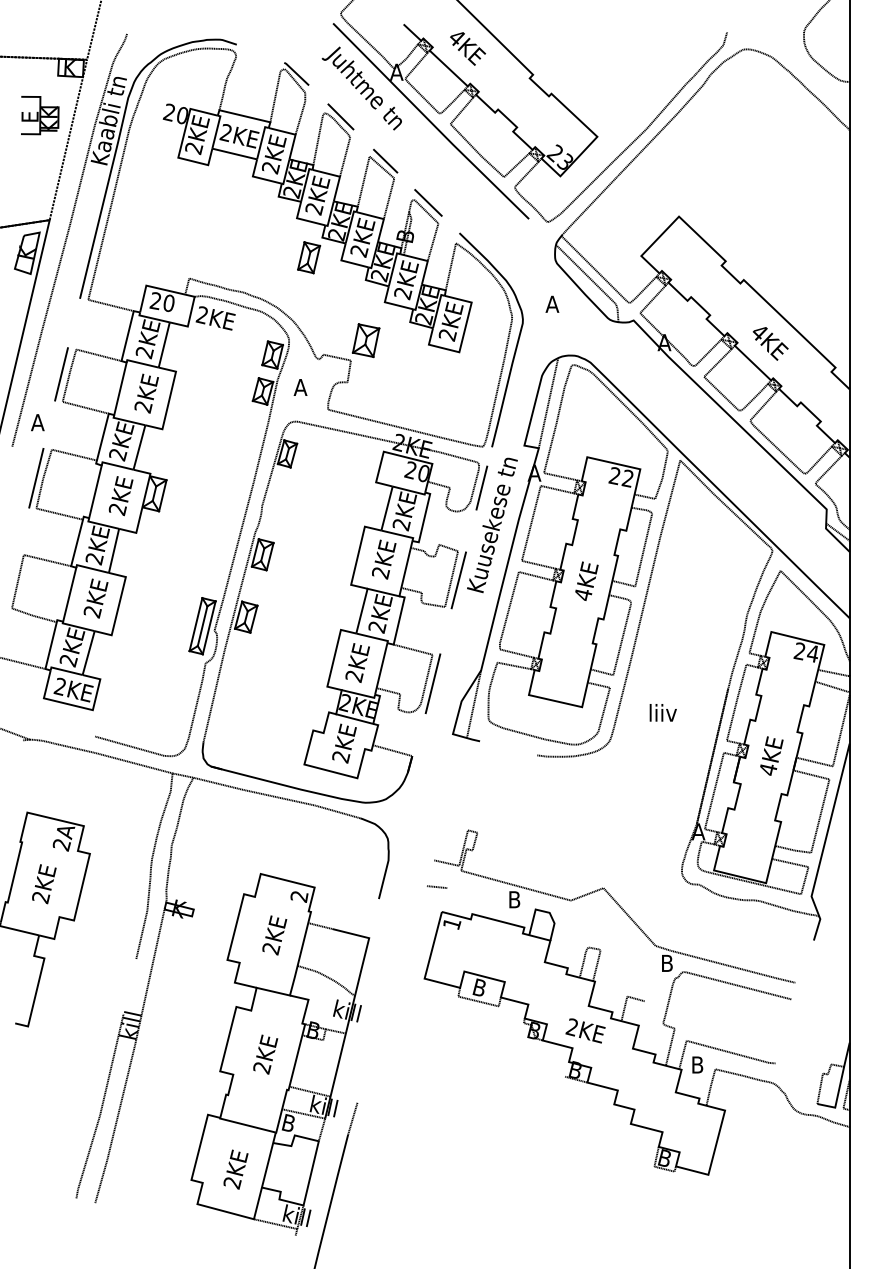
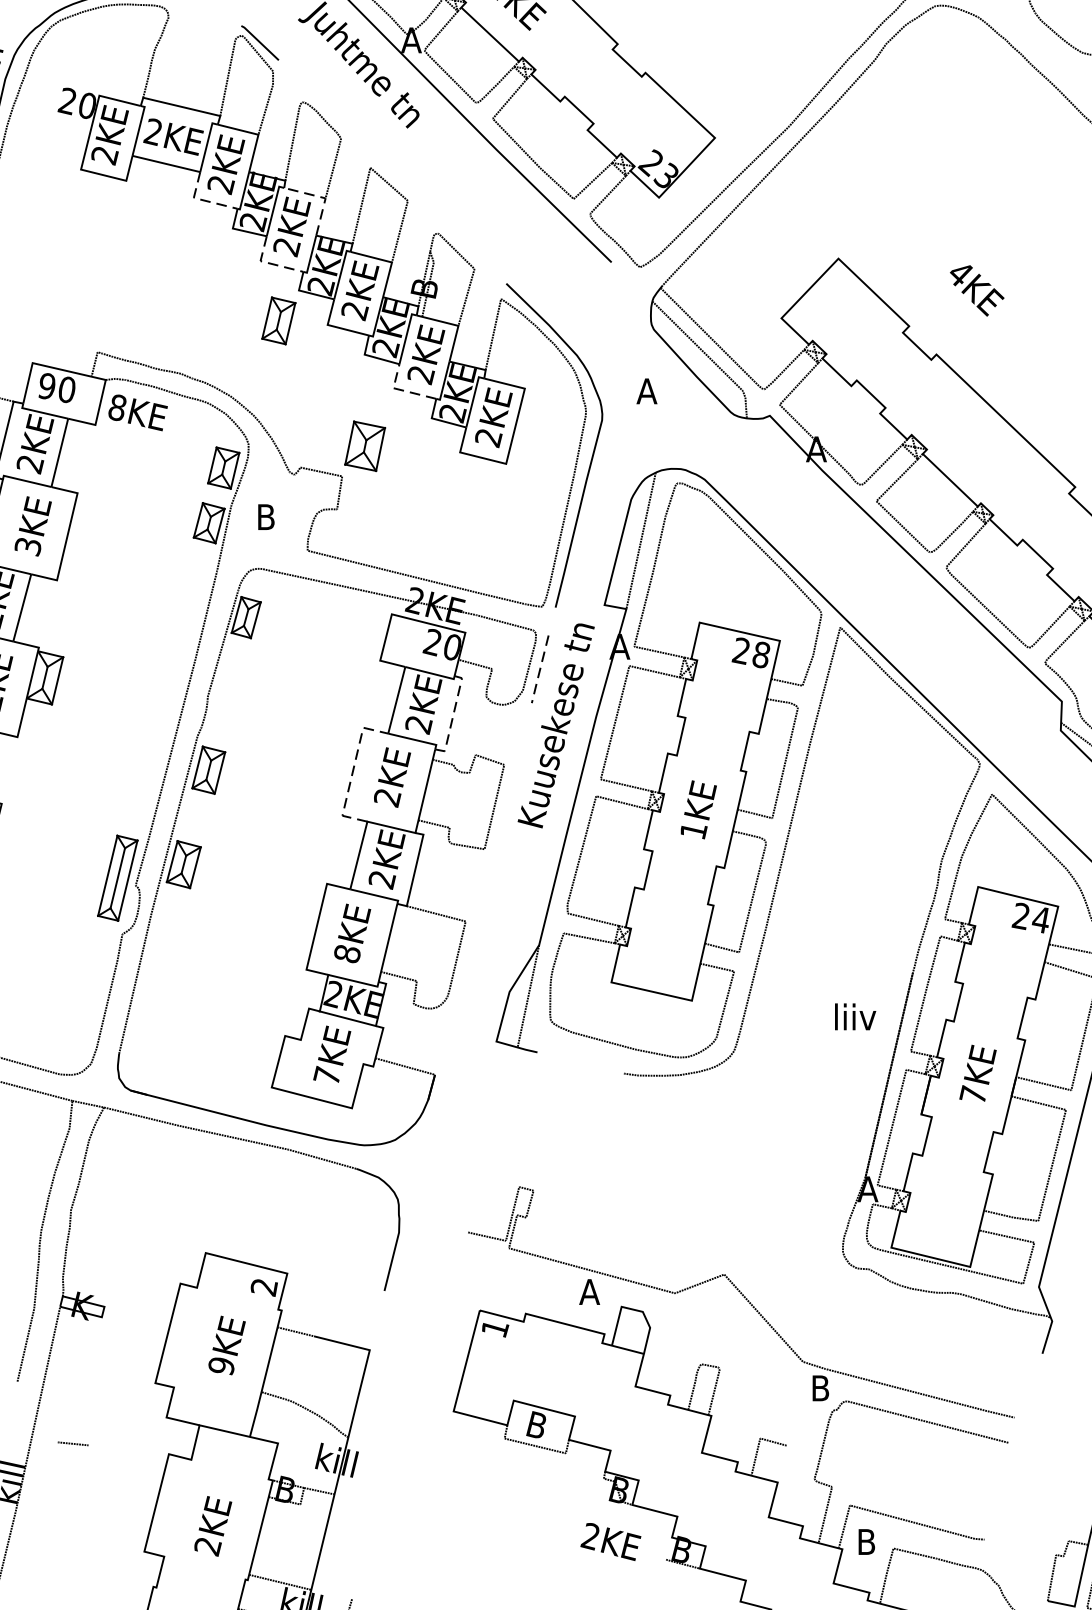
line: (340, 116) -> (326, 107), removed
line: (385, 160) -> (394, 173), removed
line: (339, 176) -> (324, 197), solid -> dashed
line: (258, 177) -> (202, 199), solid -> dashed
line: (428, 202) -> (459, 237), removed
line: (302, 219) -> (268, 263), solid -> dashed
text: (155, 301) -> (46, 387), 20 -> 90
line: (390, 303) -> (402, 390), solid -> dashed
text: (201, 315) -> (116, 408), 2KE -> 8KE
text: (770, 343) -> (976, 290), moved
text: (300, 387) -> (265, 517), A -> B
text: (143, 407) -> (28, 547), 2KE -> 3KE
text: (627, 478) -> (760, 654), 22 -> 28
line: (481, 488) -> (539, 669), solid -> dashed
line: (424, 518) -> (453, 715), solid -> dashed
line: (358, 555) -> (353, 771), solid -> dashed
line: (458, 580) -> (504, 809), removed
text: (583, 594) -> (693, 830), 4KE -> 1KE
text: (354, 676) -> (347, 954), 2KE -> 8KE
line: (432, 683) -> (465, 964), removed
text: (662, 712) -> (854, 1016), moved
text: (340, 756) -> (326, 1075), 2KE -> 7KE
text: (768, 769) -> (973, 1095), 4KE -> 7KE
line: (437, 886) -> (73, 1442), moved
text: (514, 899) -> (589, 1291), B -> A
text: (271, 949) -> (222, 1367), 2KE -> 9KE
text: (585, 1030) -> (610, 1541), moved

